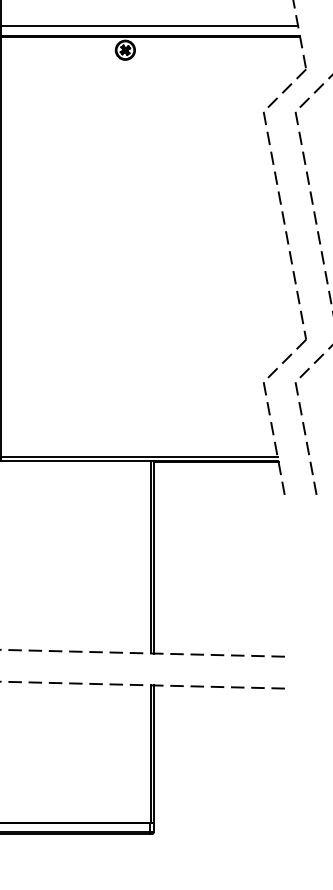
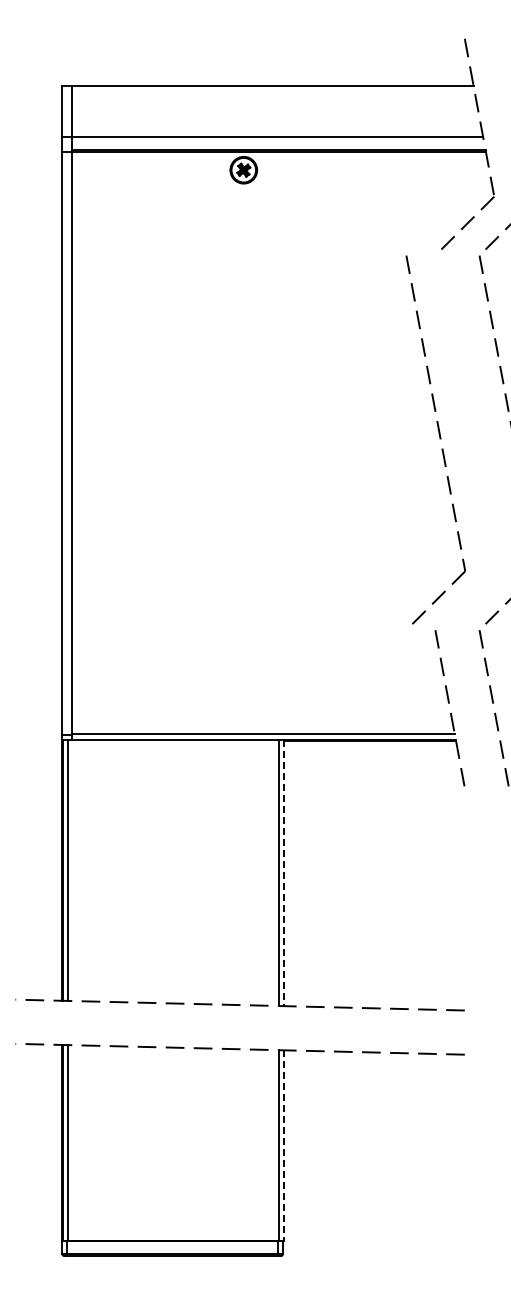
part: (284, 244) -> (435, 439), moved
line: (154, 557) -> (283, 873), solid -> dashed
line: (154, 754) -> (283, 1145), solid -> dashed

